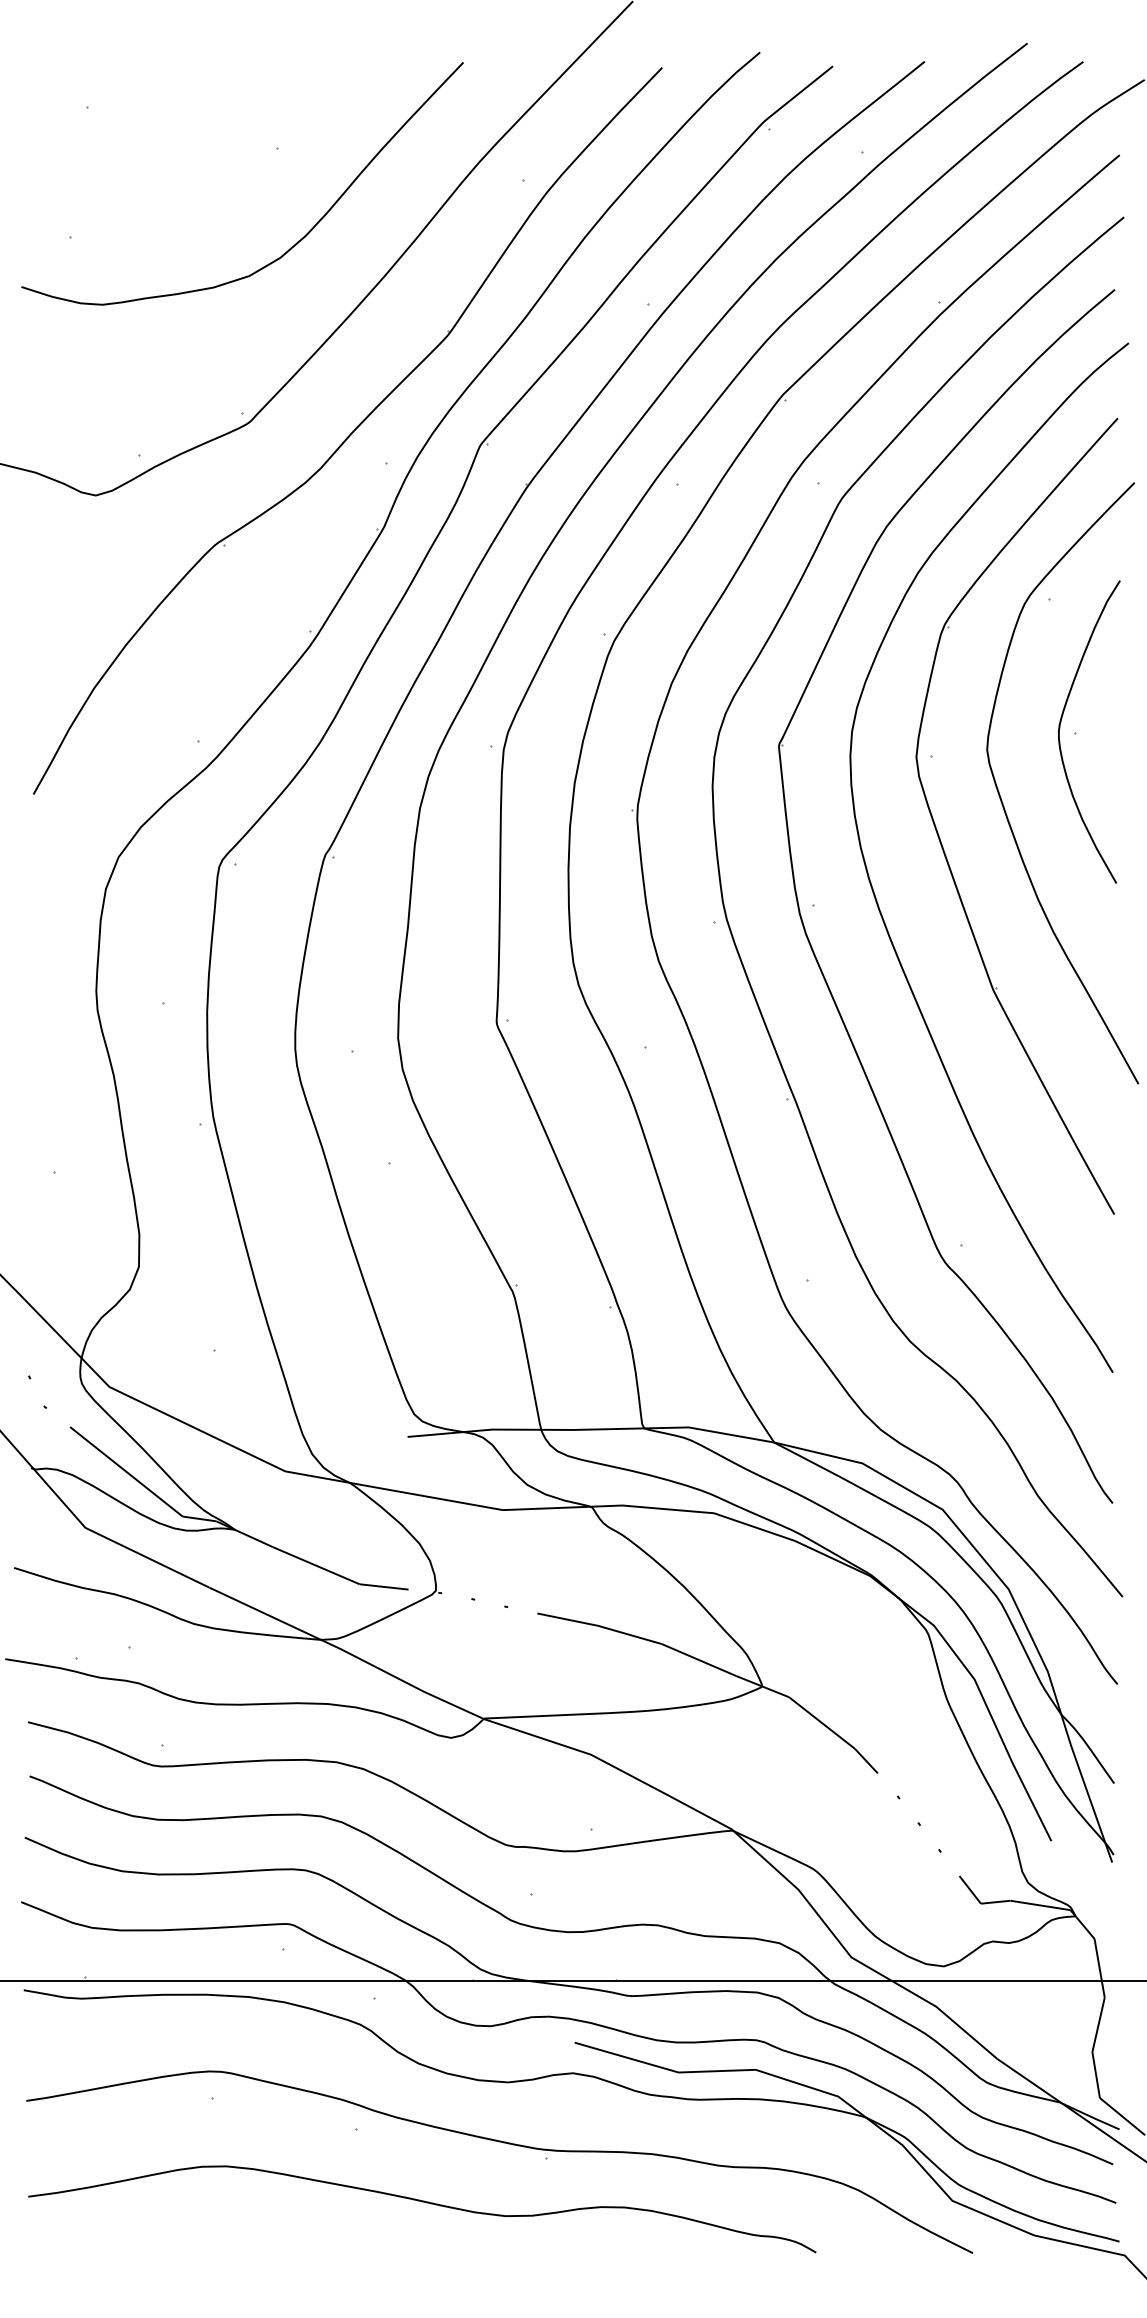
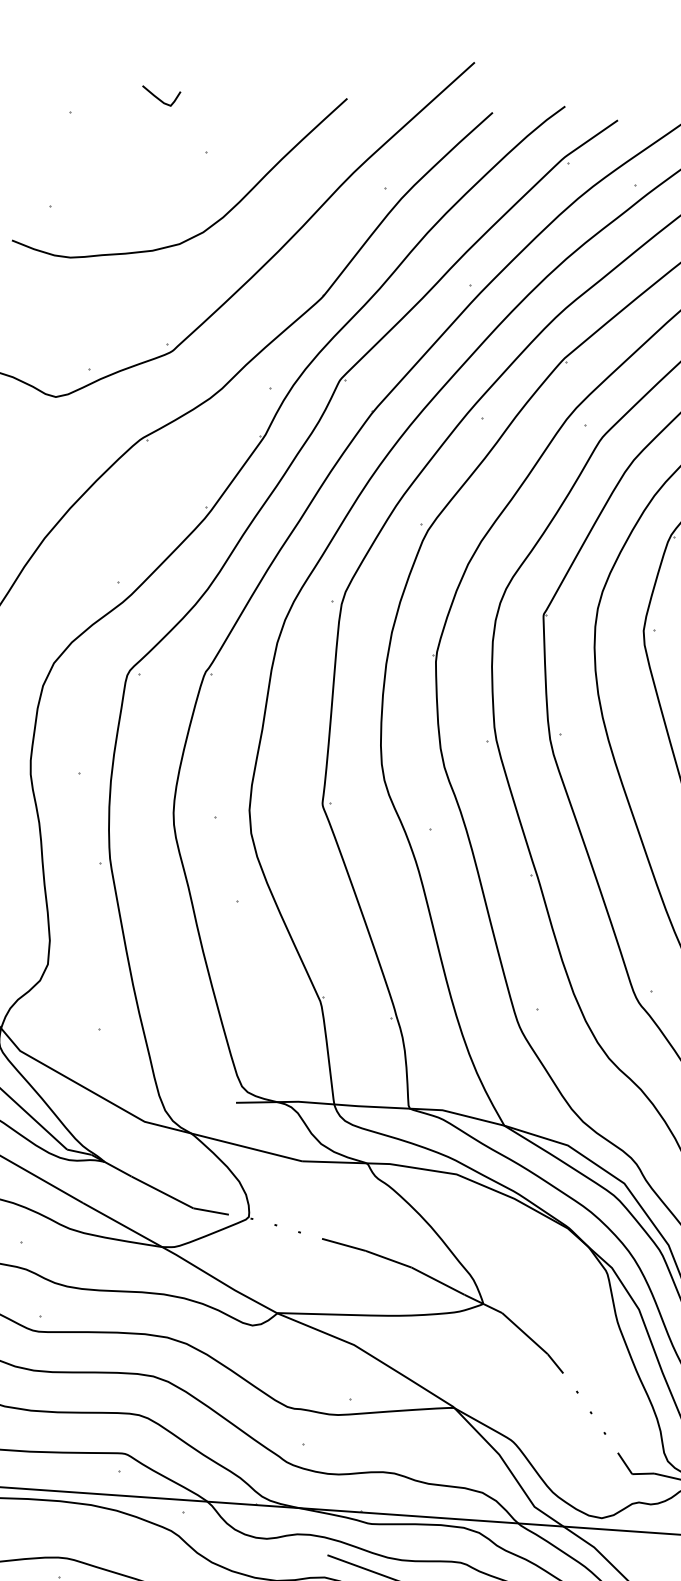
curve: (208, 80) -> (159, 98), added

